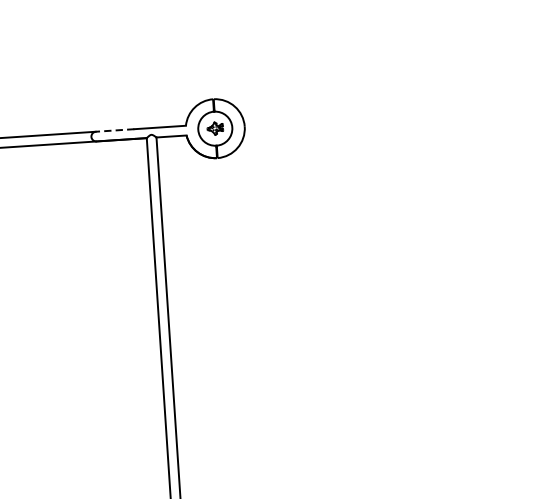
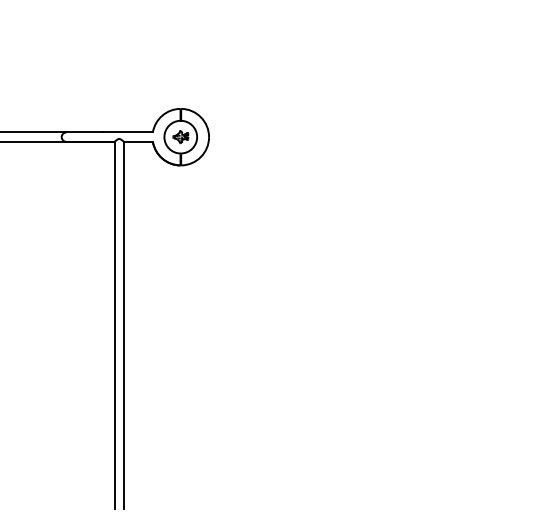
line: (114, 130) -> (84, 132), dashed -> solid

